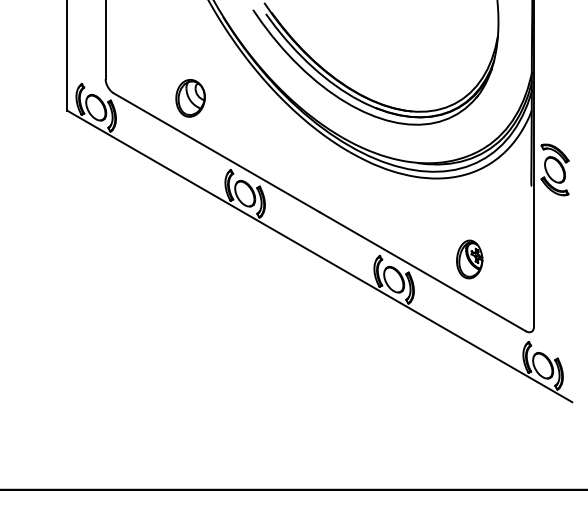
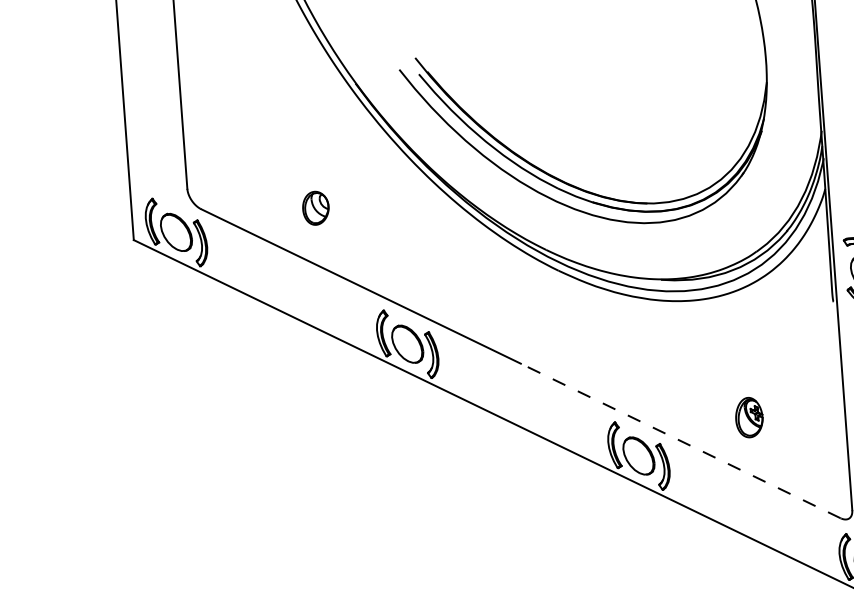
part: (190, 98) -> (315, 208), size x0.6
part: (469, 259) -> (748, 417), size x0.7
line: (422, 271) -> (680, 440), solid -> dashed

